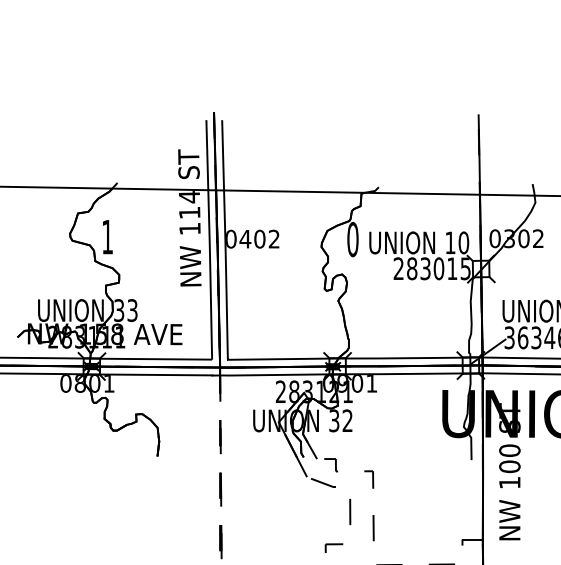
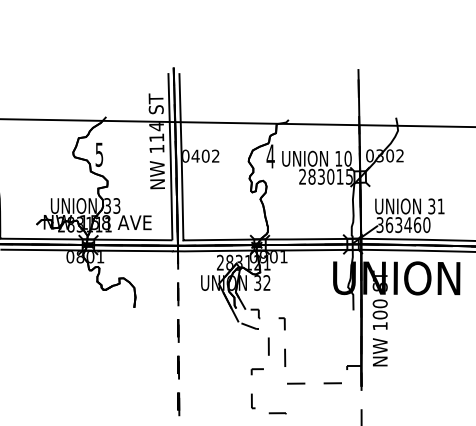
text: (107, 236) -> (99, 154), 1 -> 5
text: (352, 239) -> (270, 156), 0 -> 4

